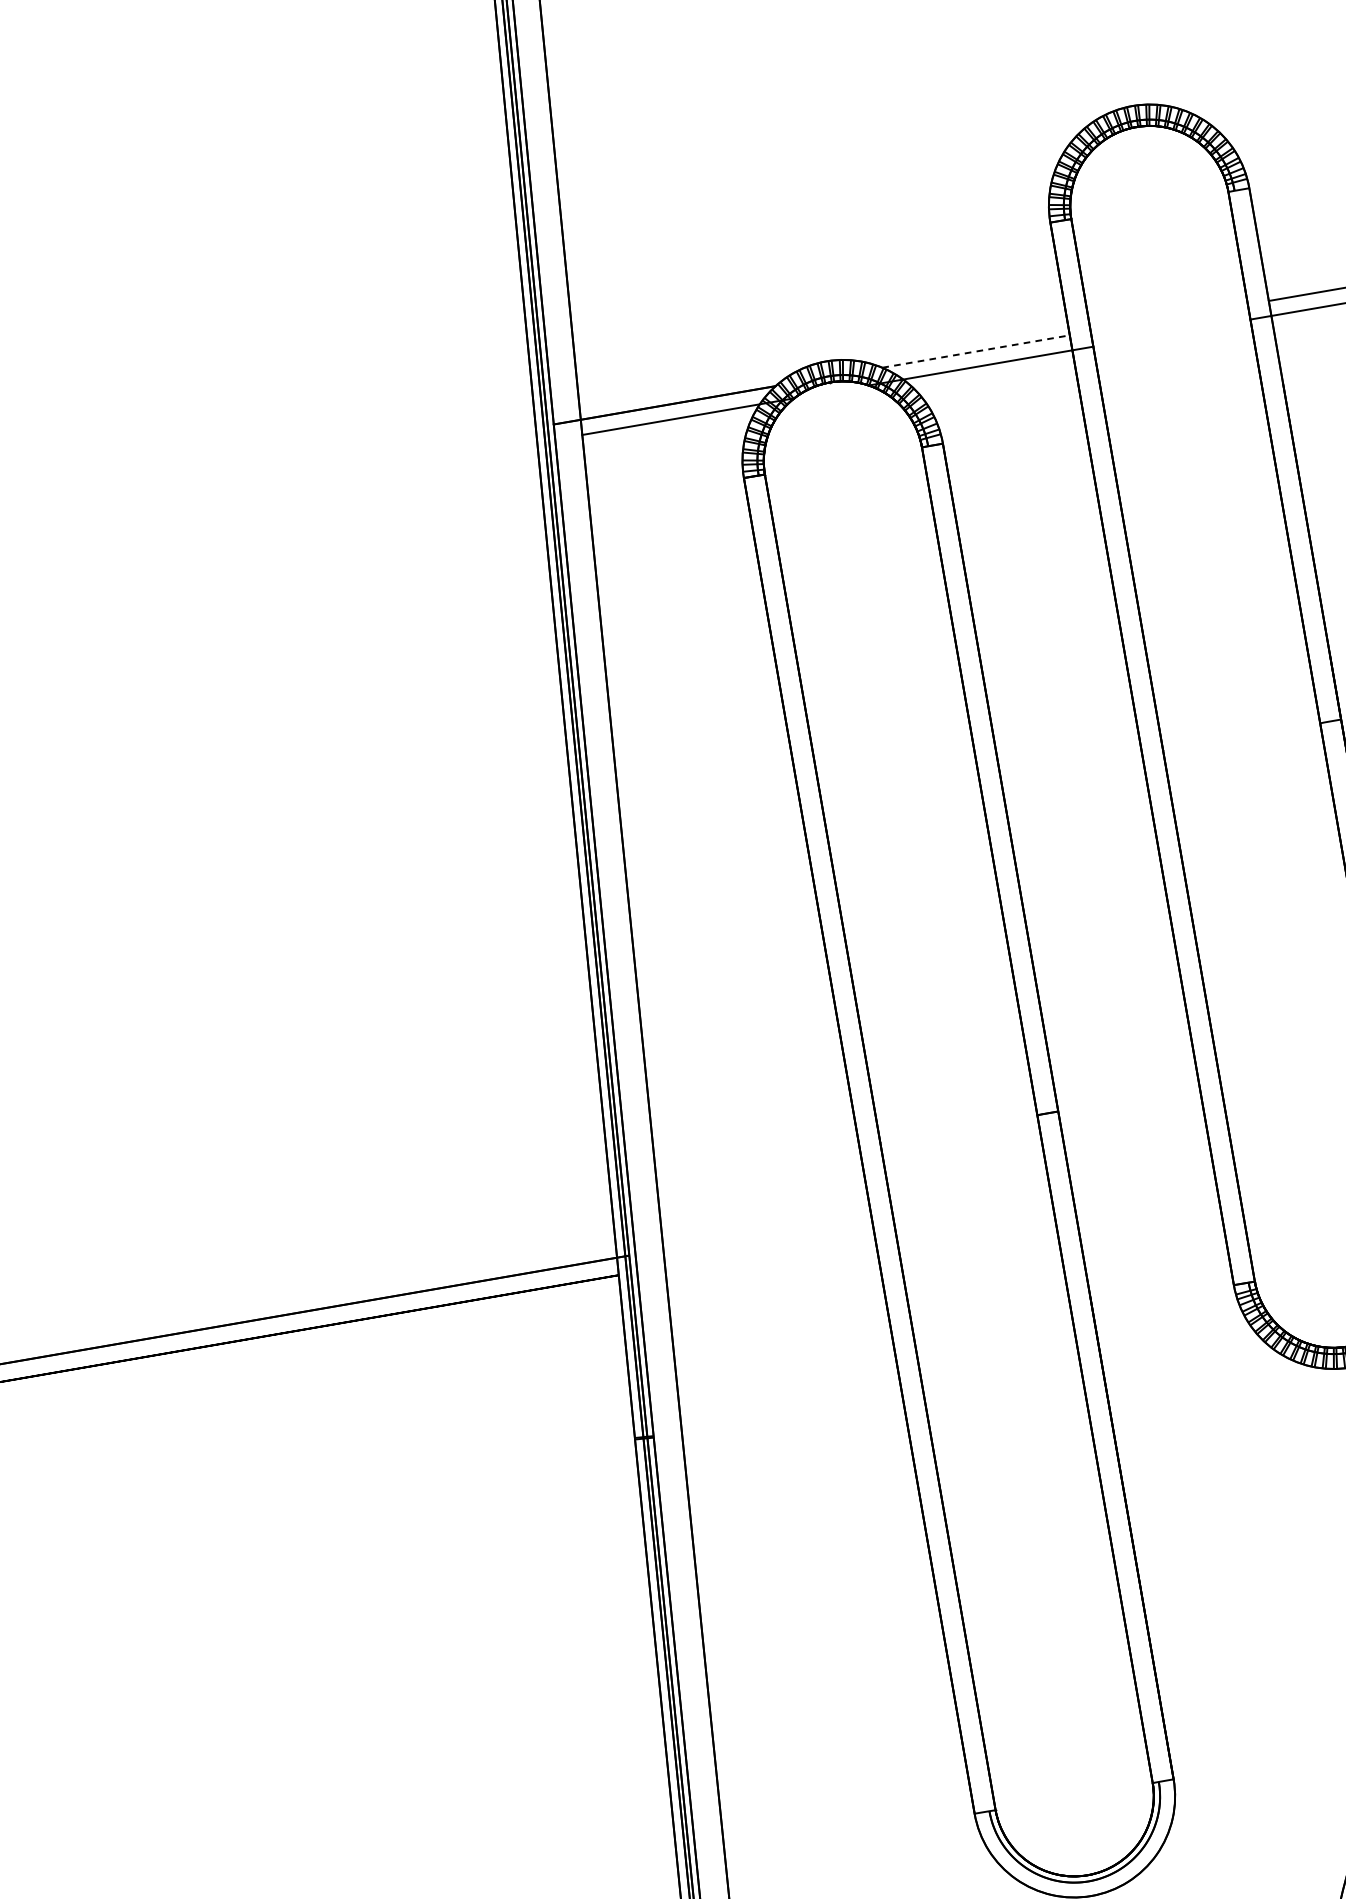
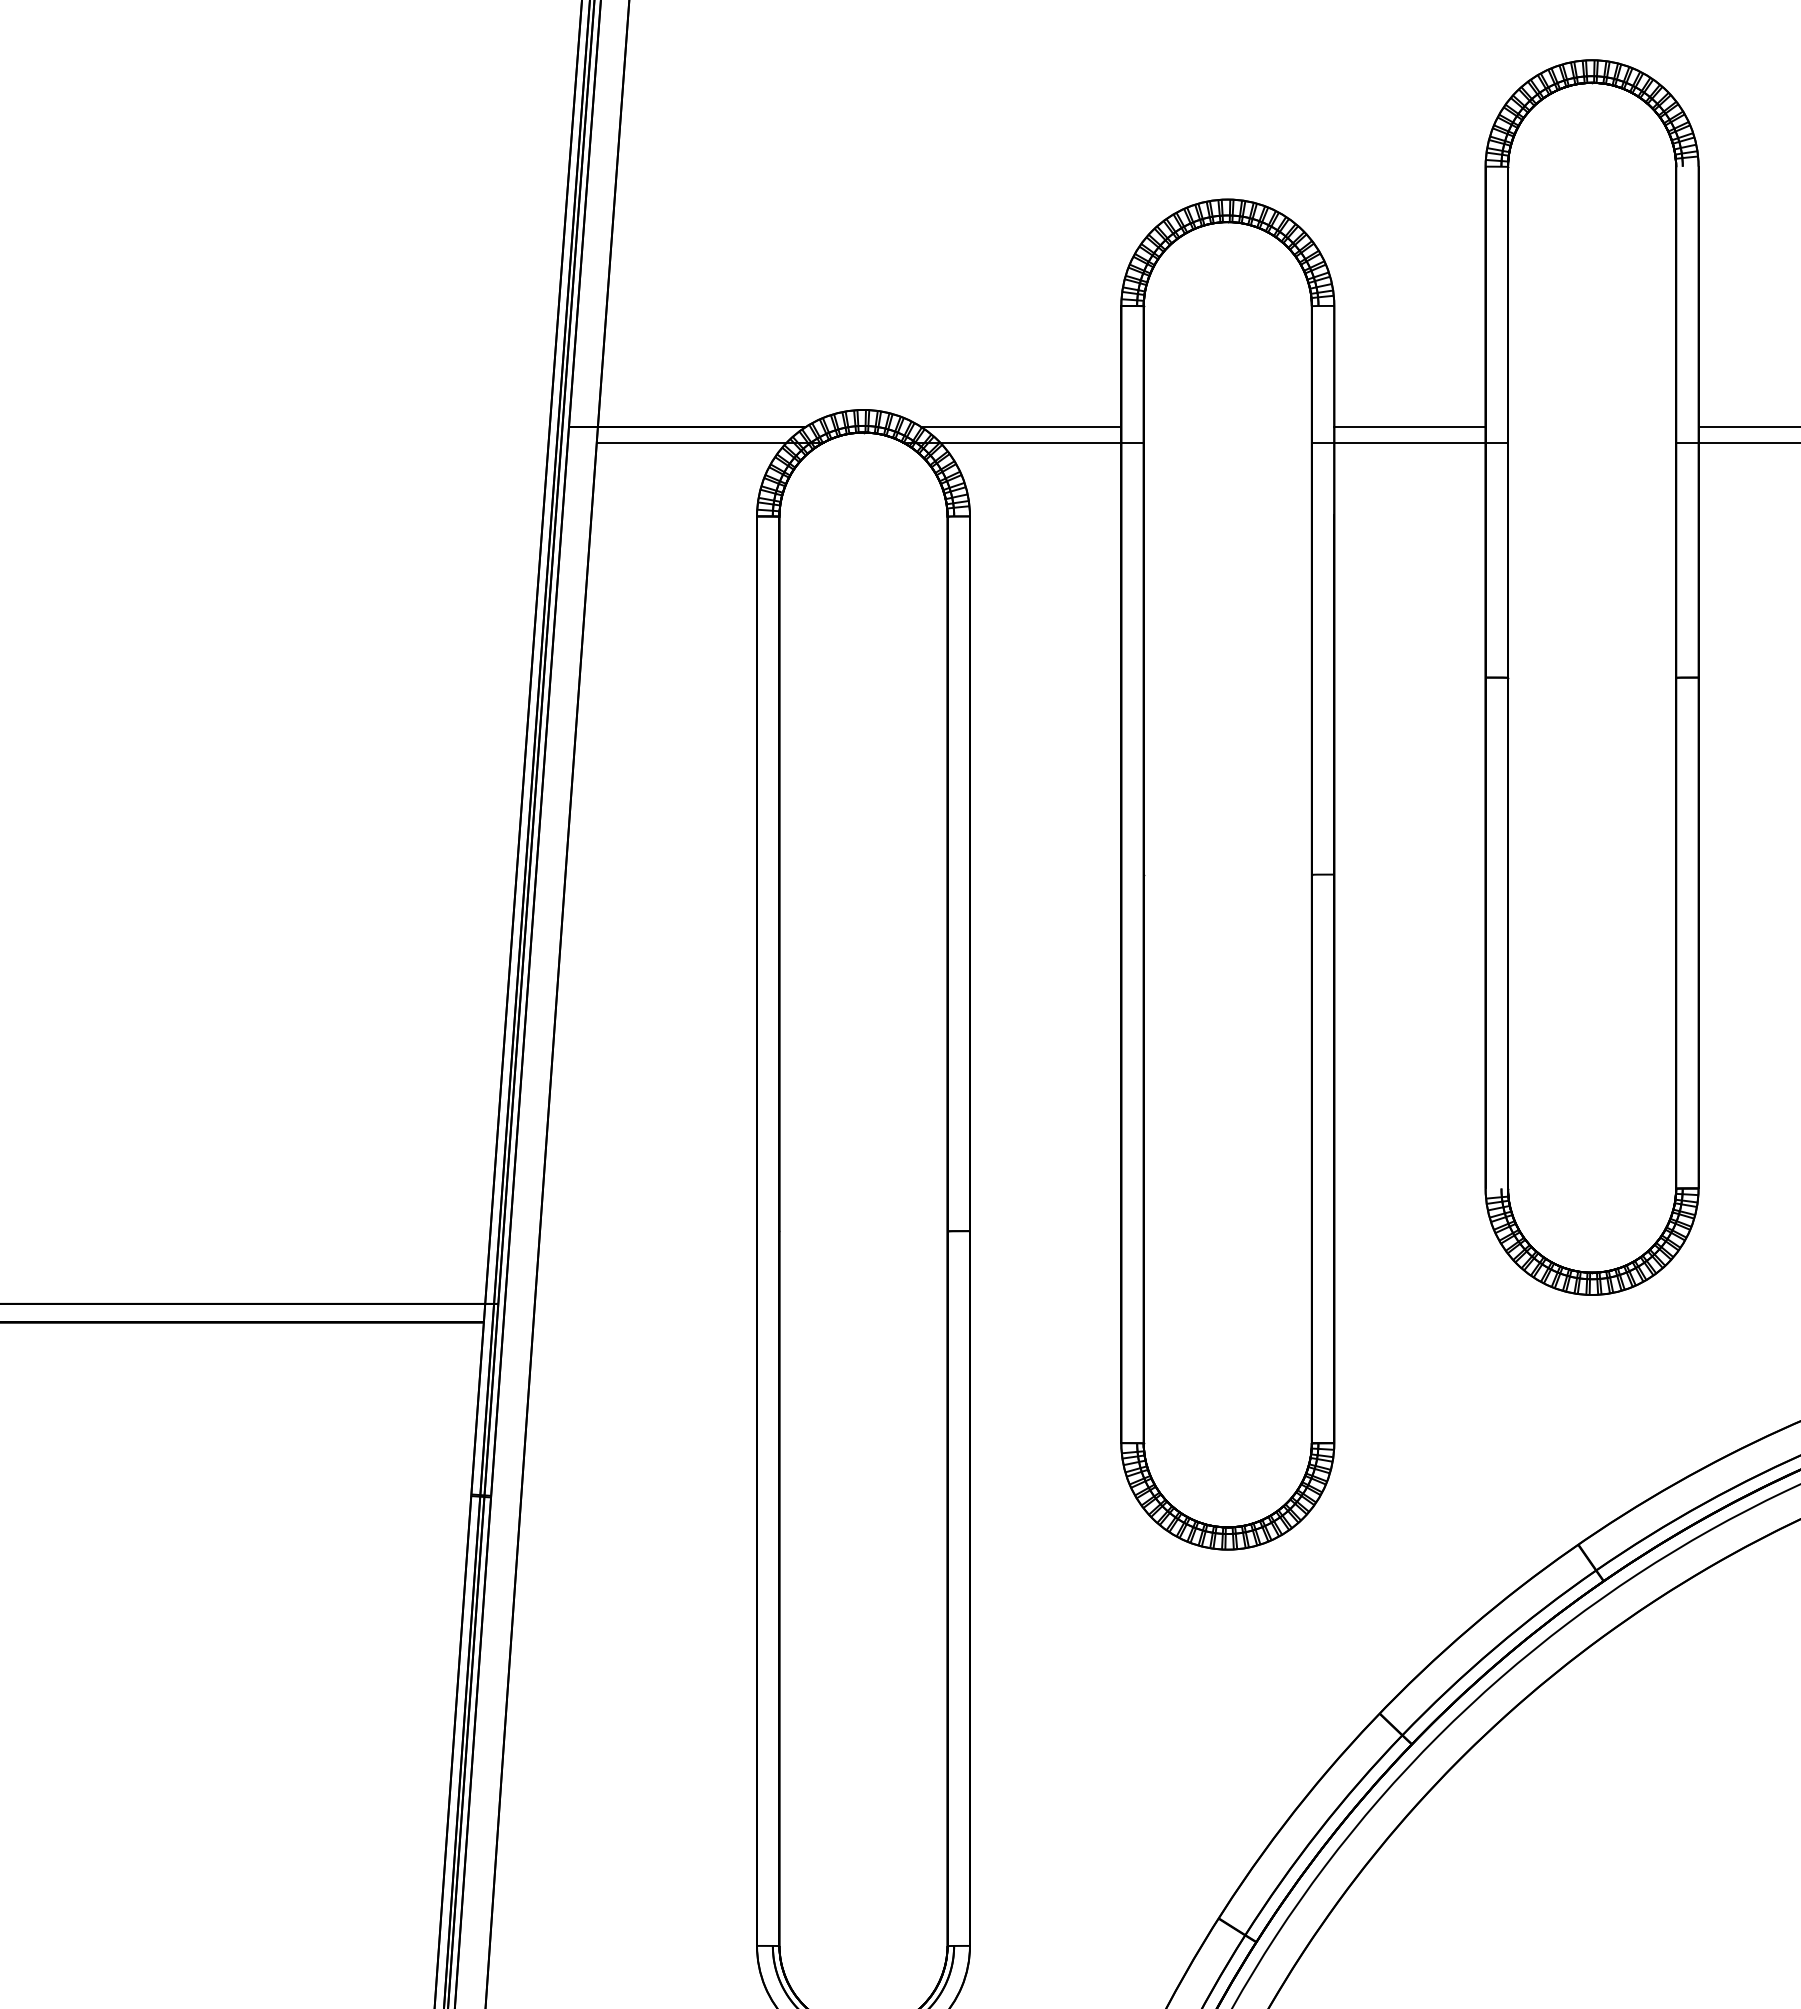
line: (976, 351) -> (1021, 426), dashed -> solid

